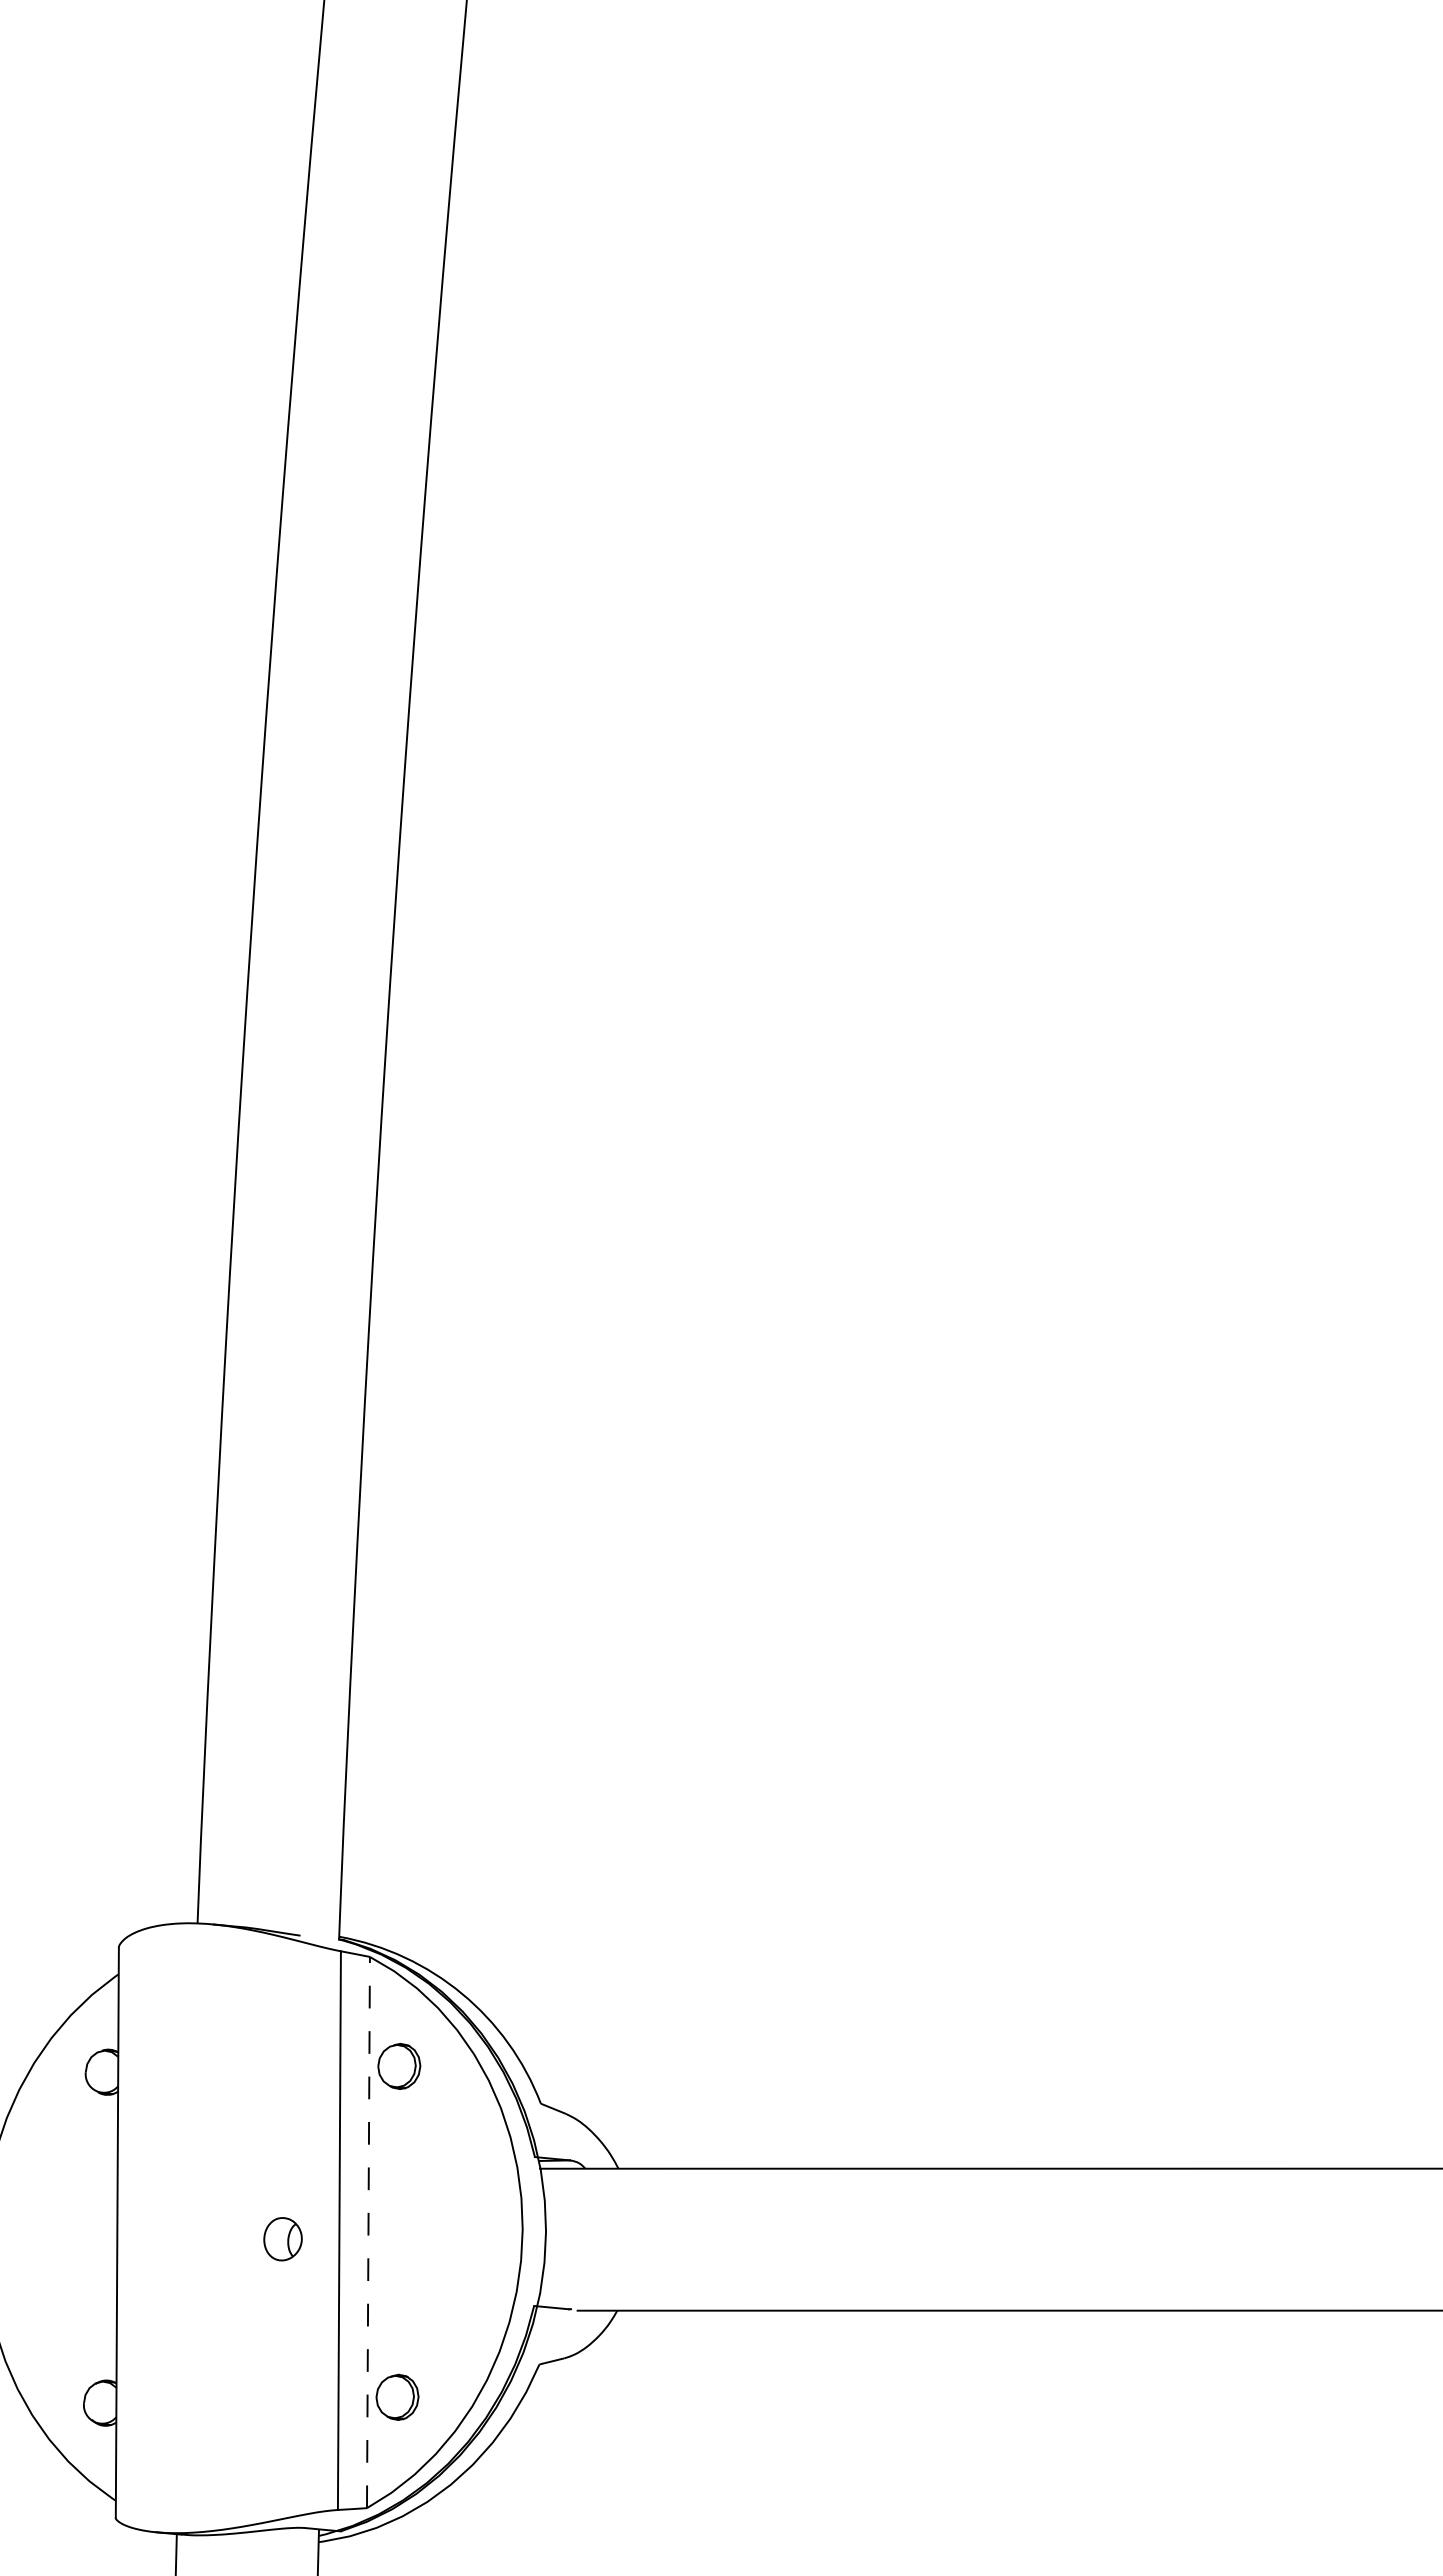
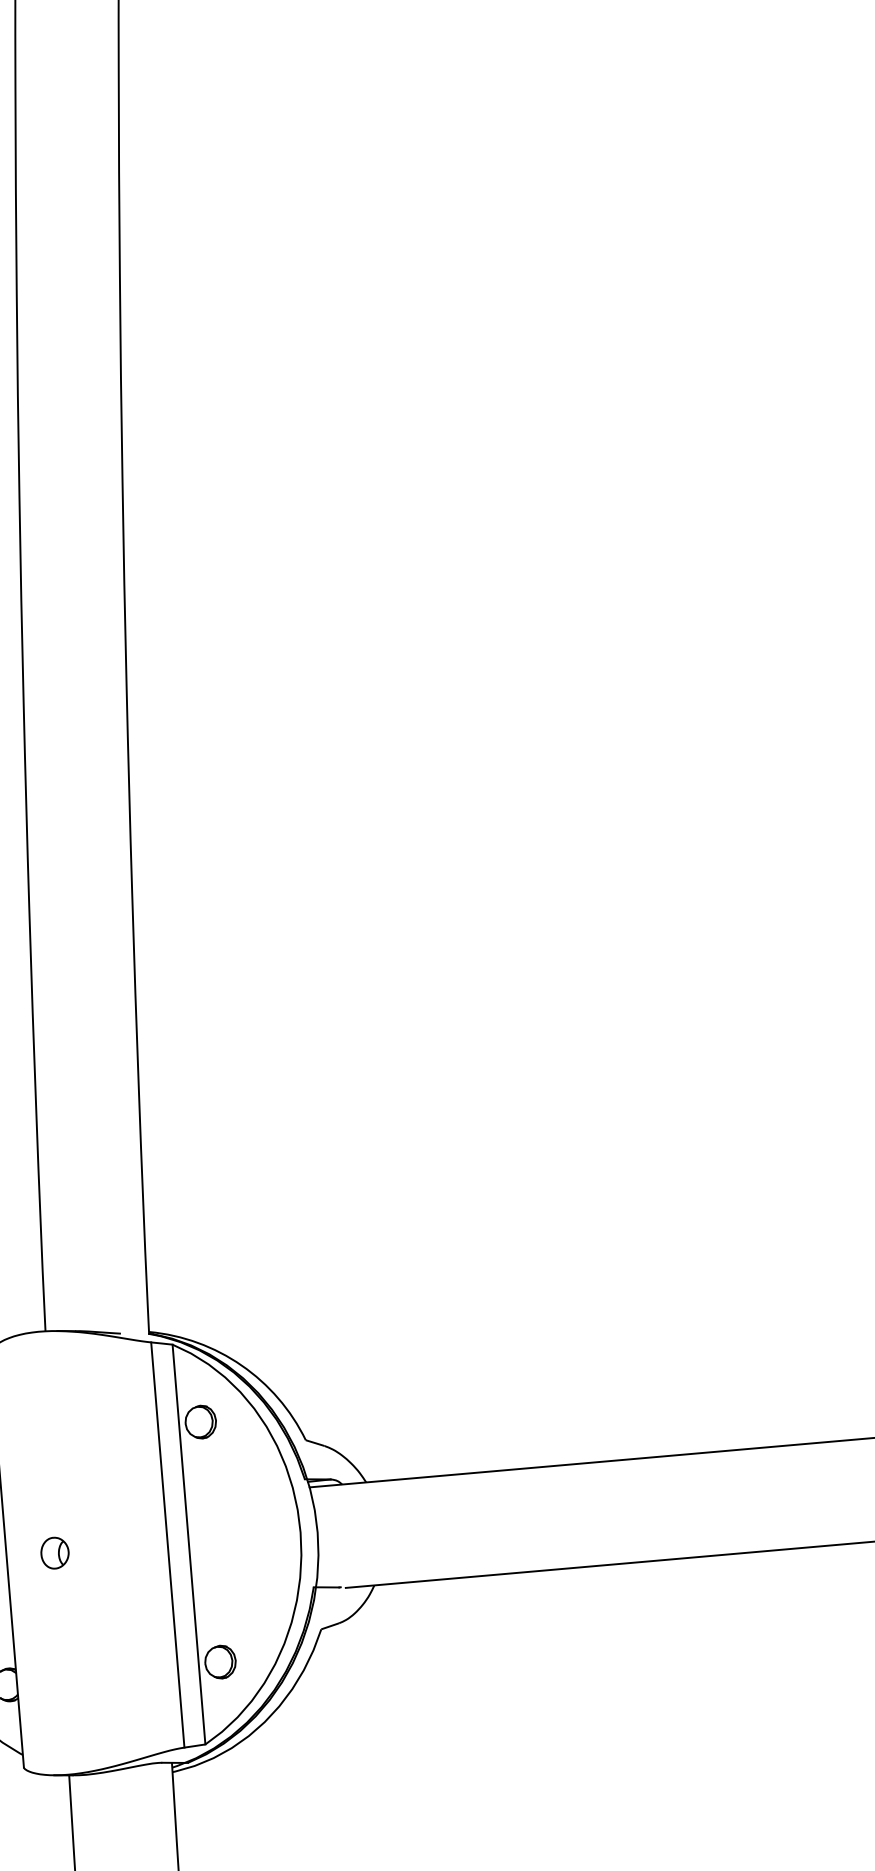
line: (368, 2232) -> (189, 1544), dashed -> solid
part: (282, 2239) -> (54, 1553), moved

